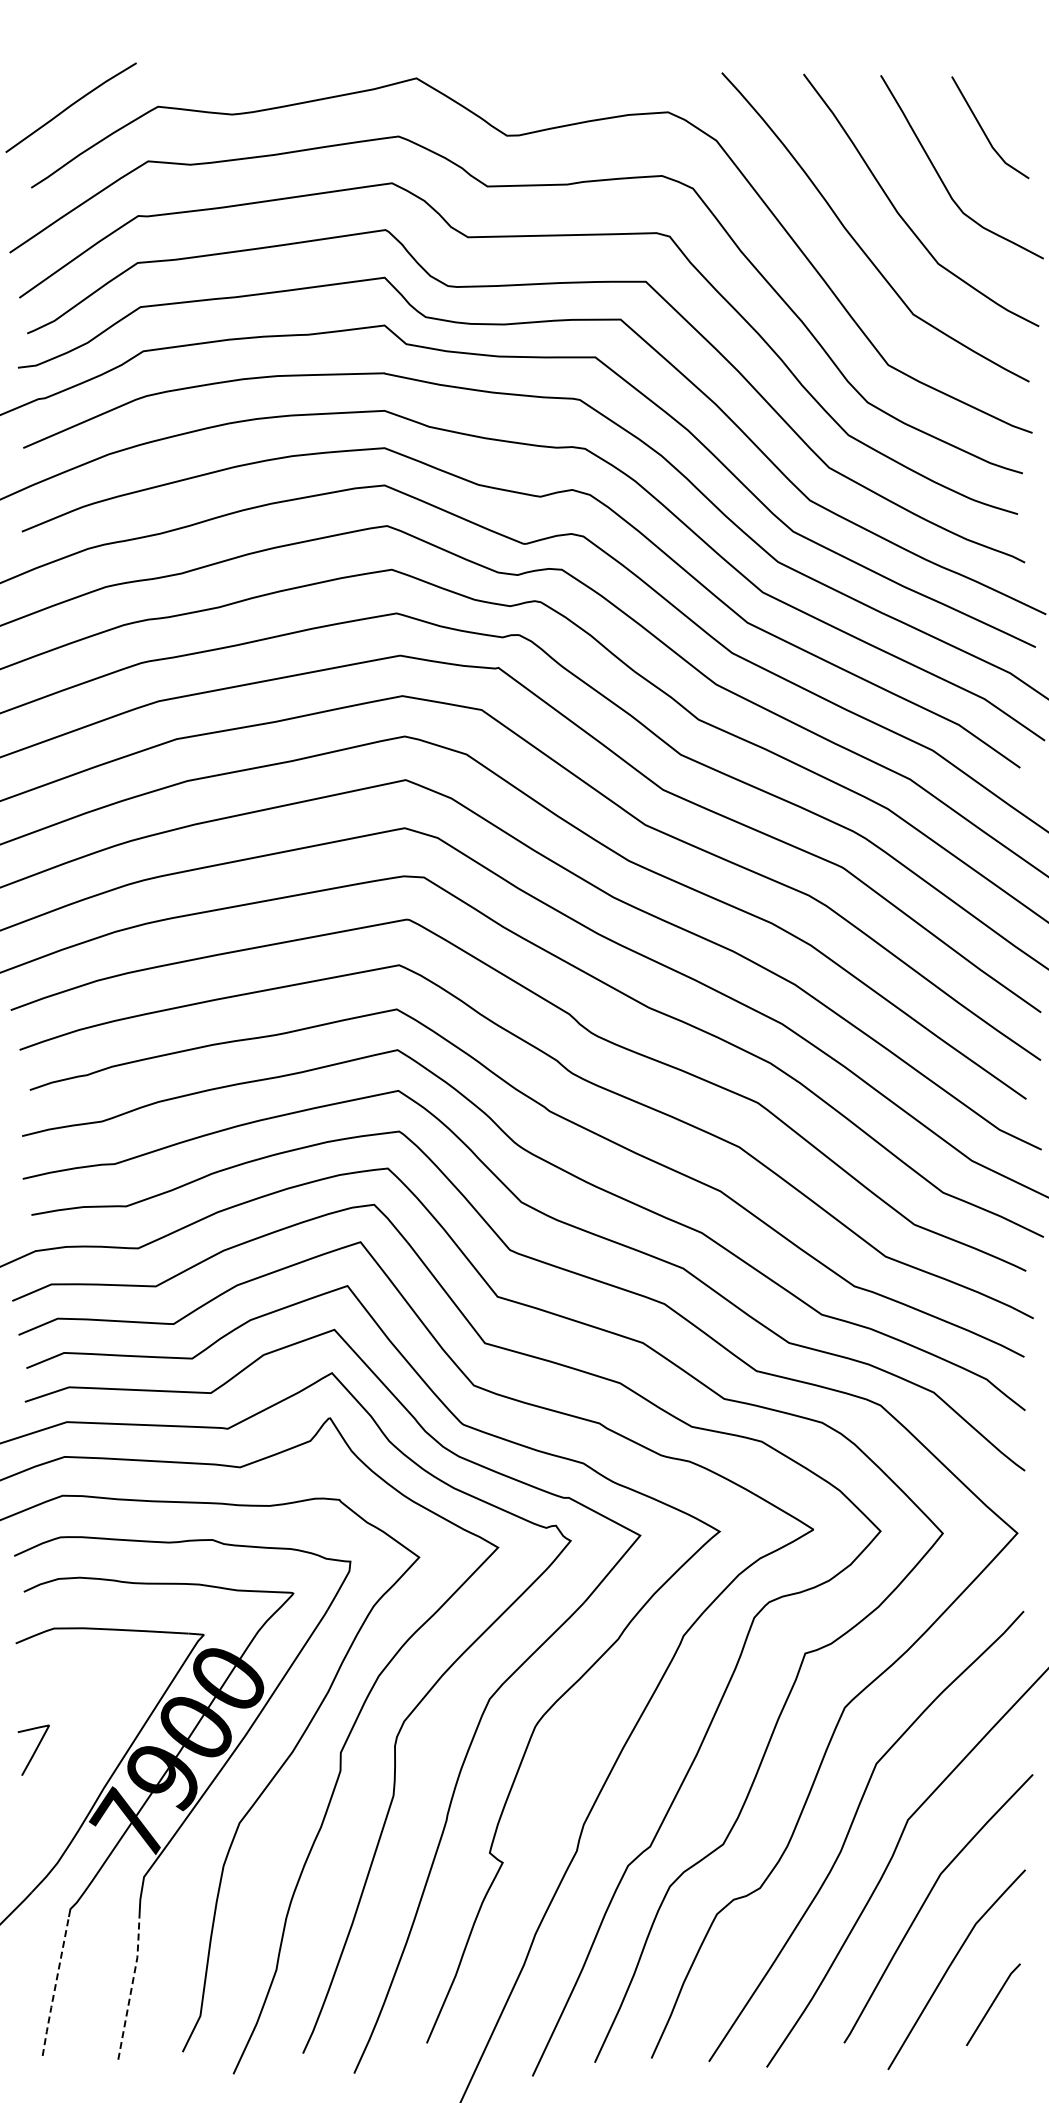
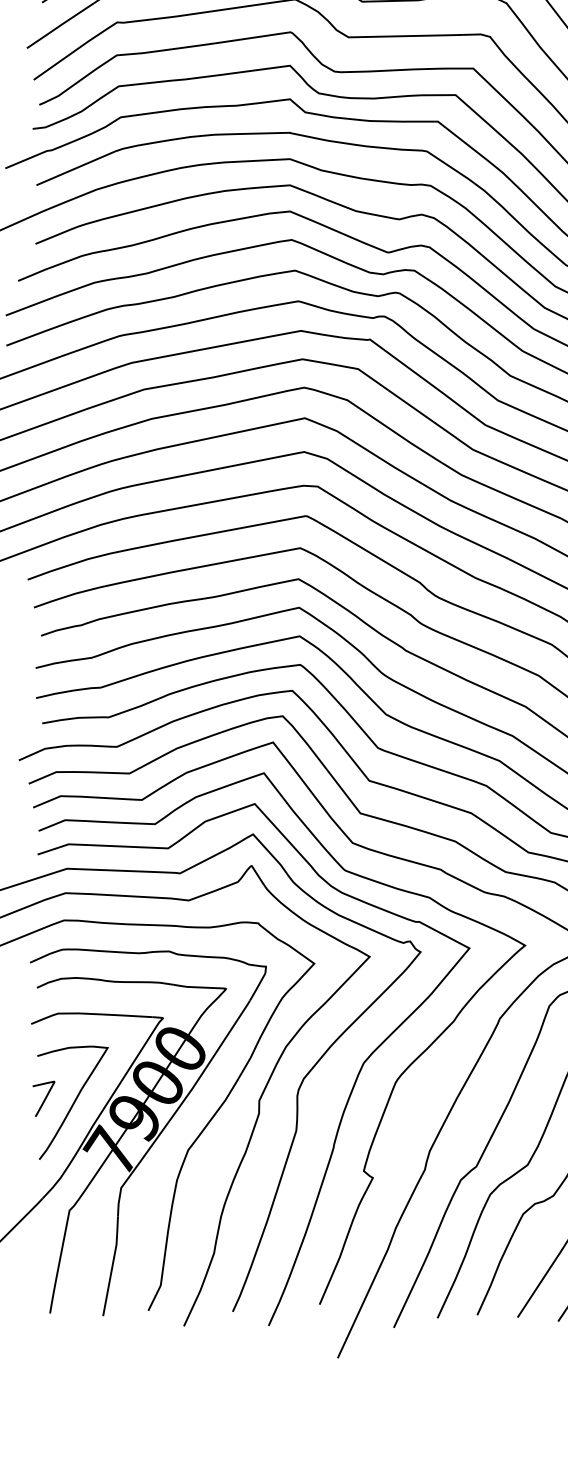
curve: (75, 1756) -> (73, 1103), added
line: (55, 1987) -> (59, 1265), dashed -> solid
line: (131, 1987) -> (112, 1265), dashed -> solid

